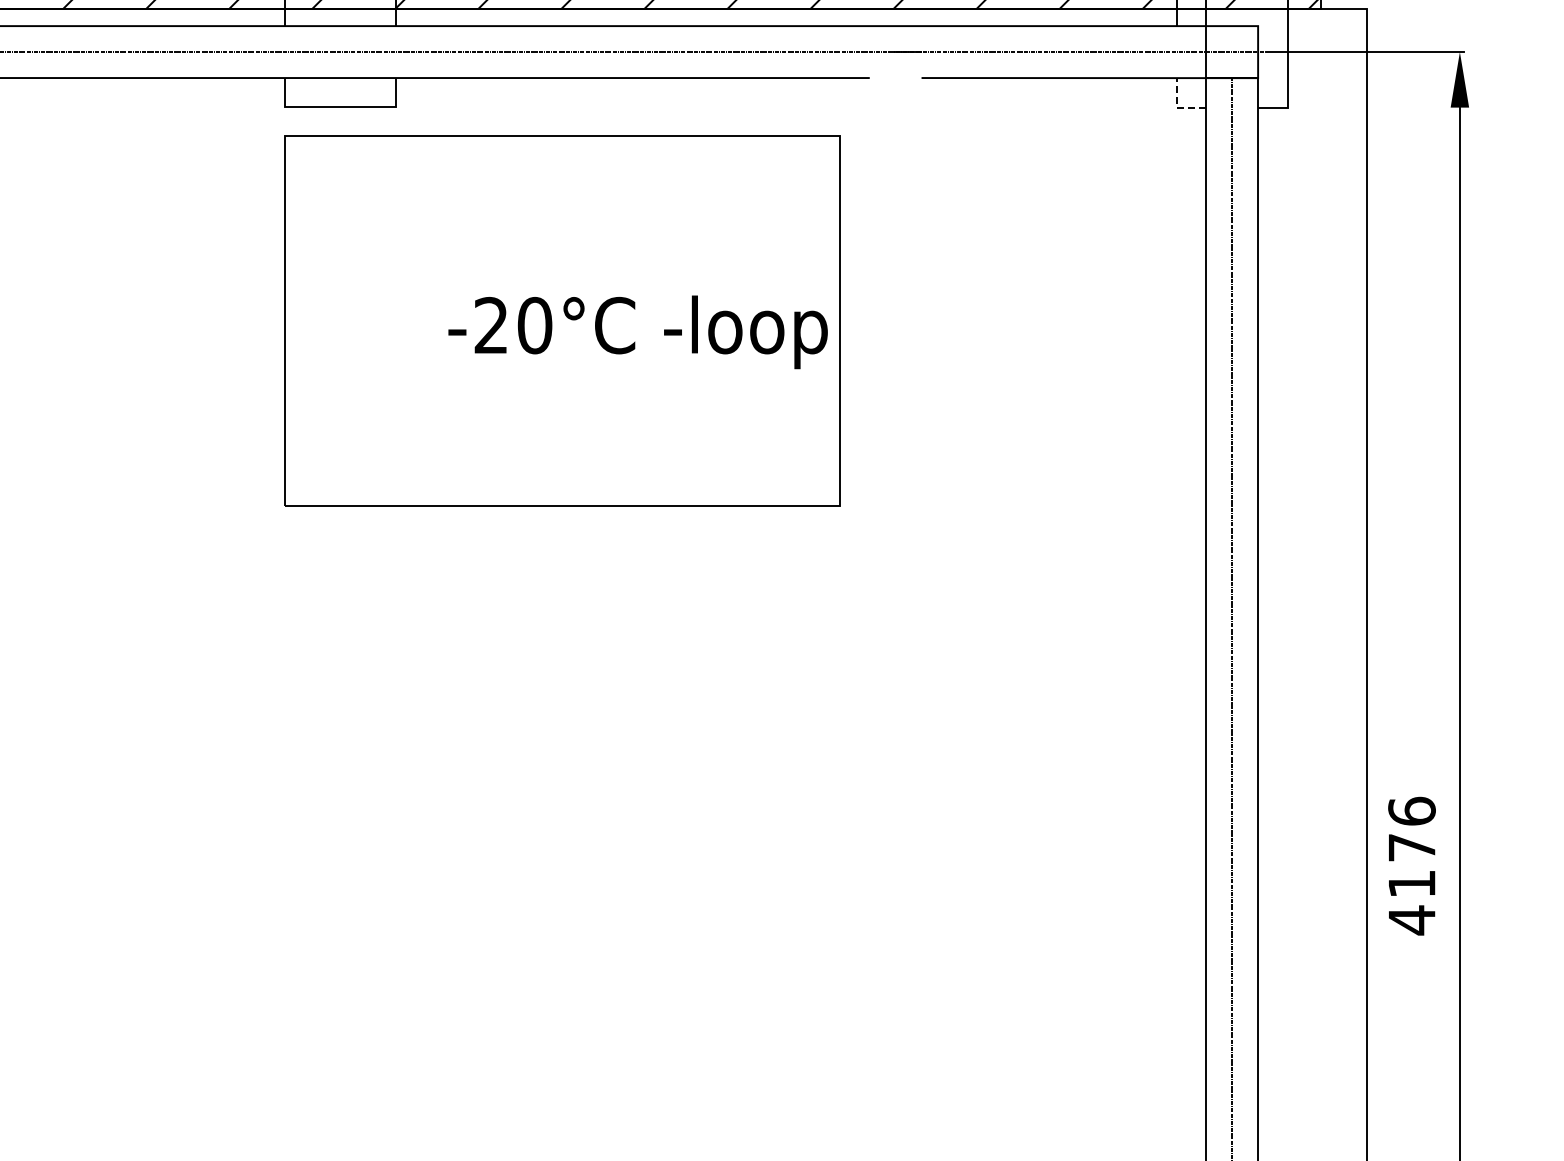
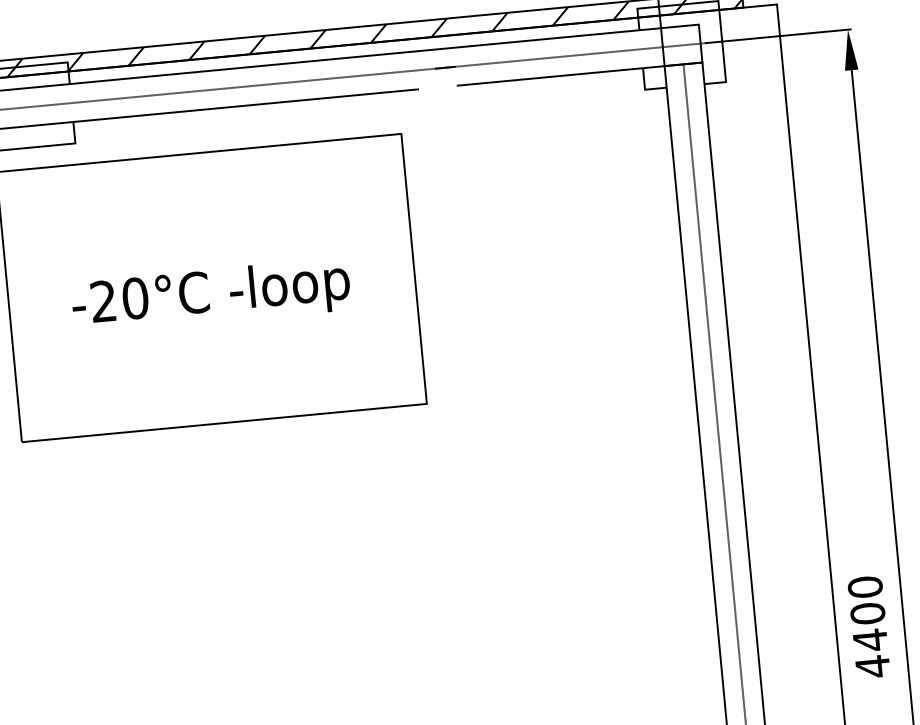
line: (1176, 107) -> (644, 89), dashed -> solid
text: (637, 332) -> (210, 296), moved
text: (1411, 847) -> (867, 613), 4176 -> 4400

